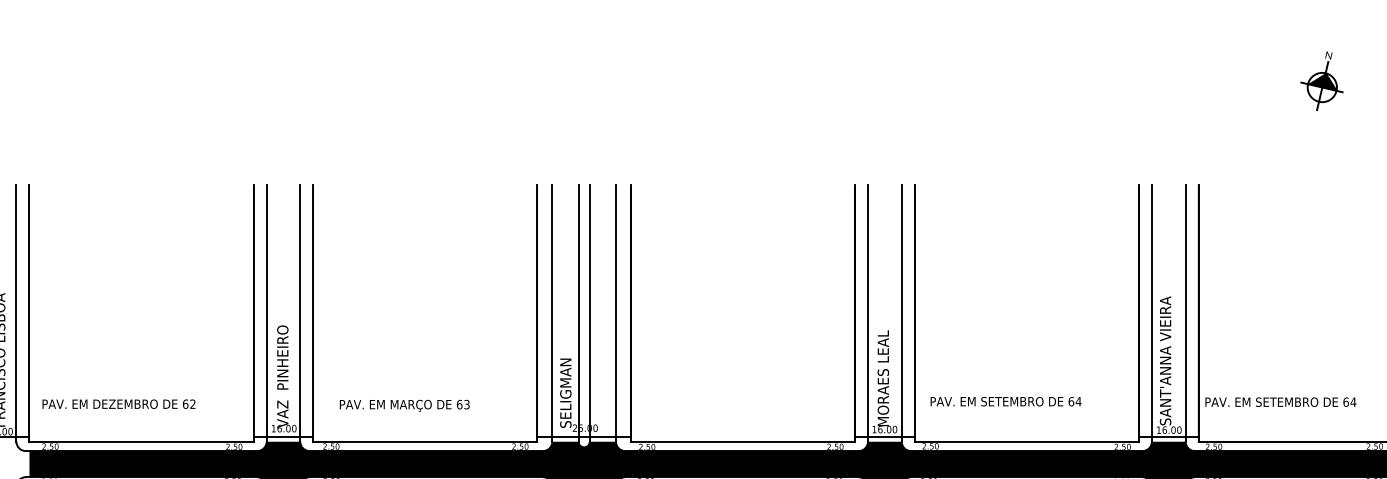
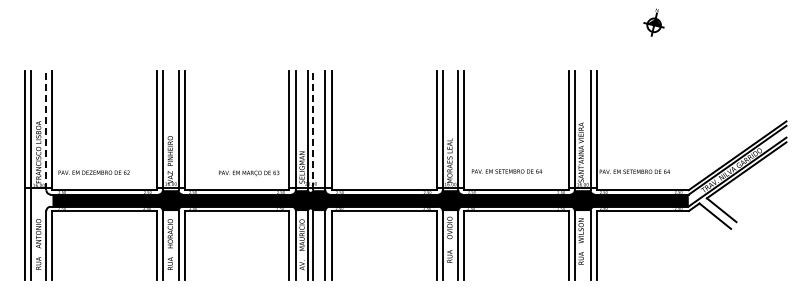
line: (16, 313) -> (46, 130), solid -> dashed
line: (590, 313) -> (313, 130), solid -> dashed
text: (405, 405) -> (249, 173), moved

